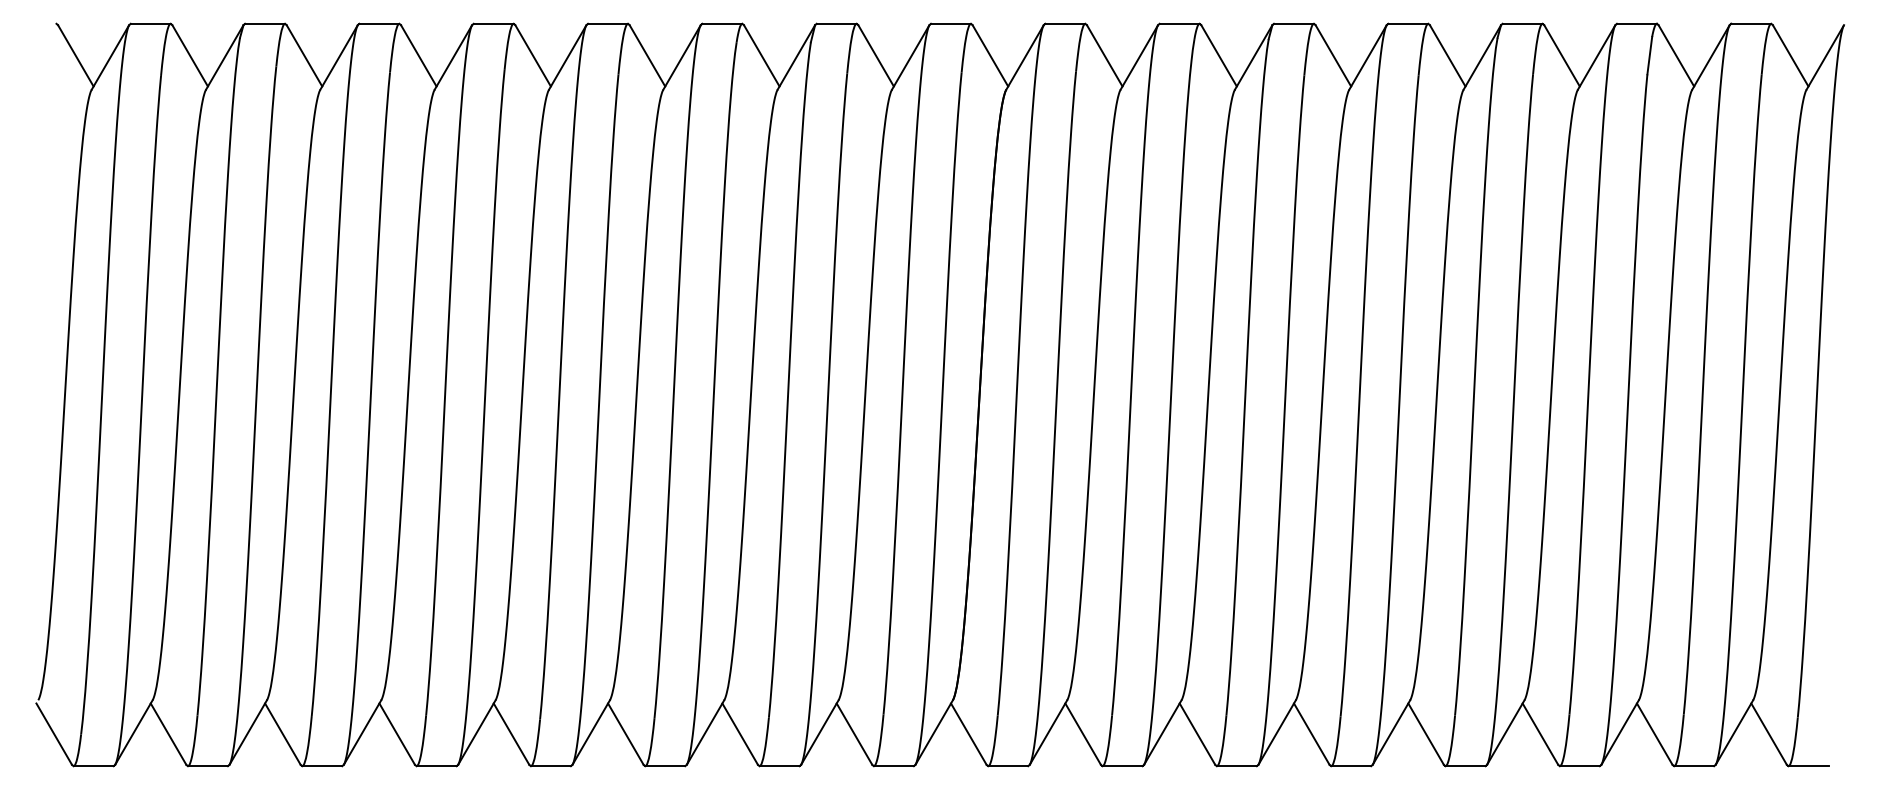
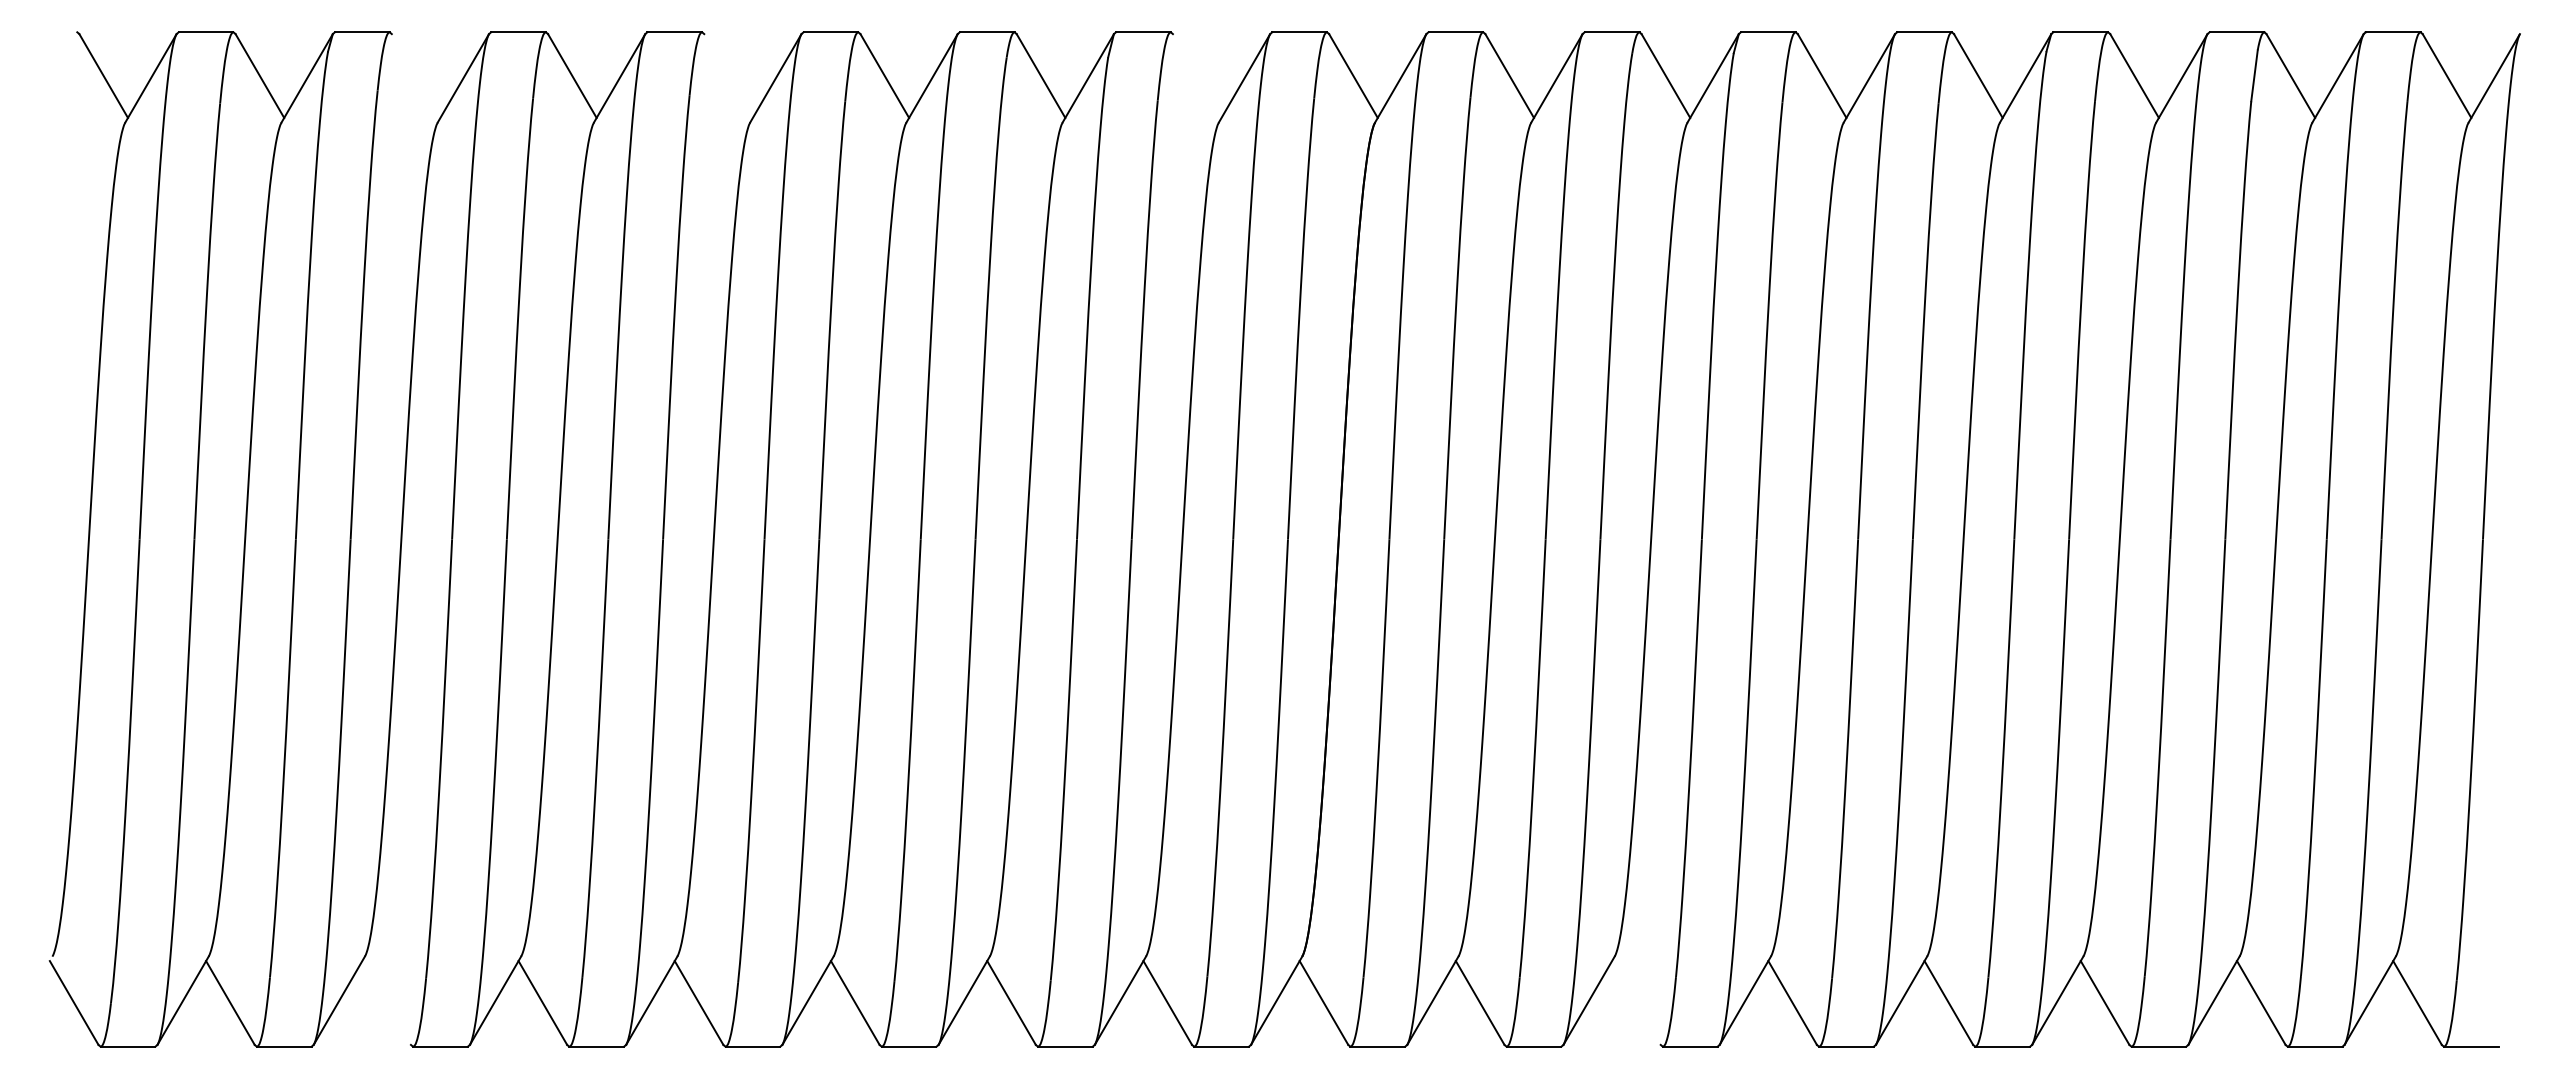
line: (304, 55) -> (415, 75), removed
line: (533, 55) -> (728, 75), removed
line: (875, 55) -> (1196, 75), removed
line: (282, 733) -> (386, 1002), removed
line: (1197, 733) -> (1636, 1002), removed

